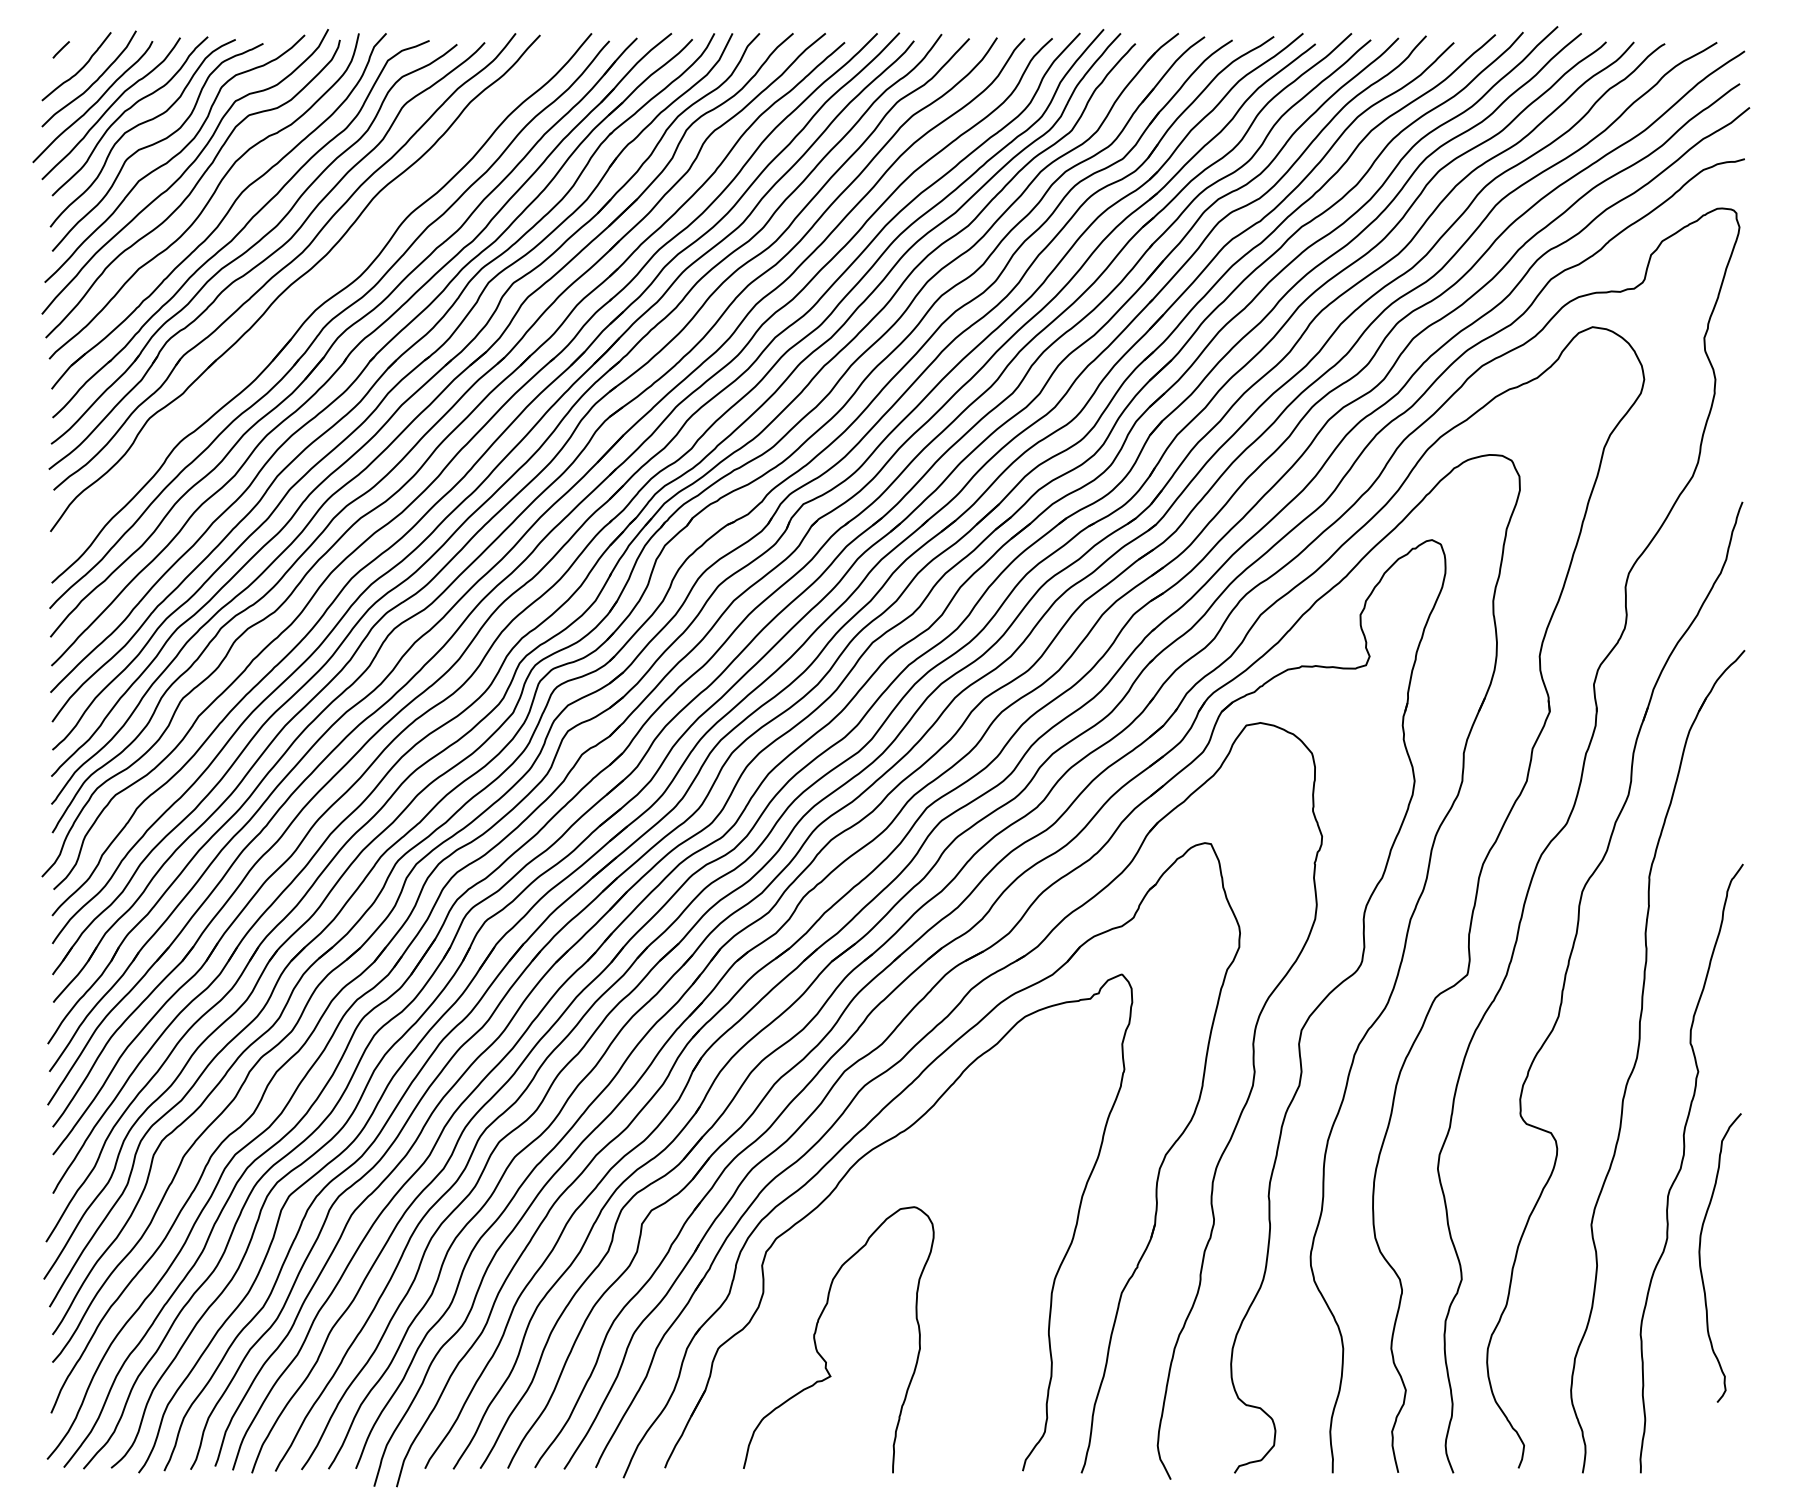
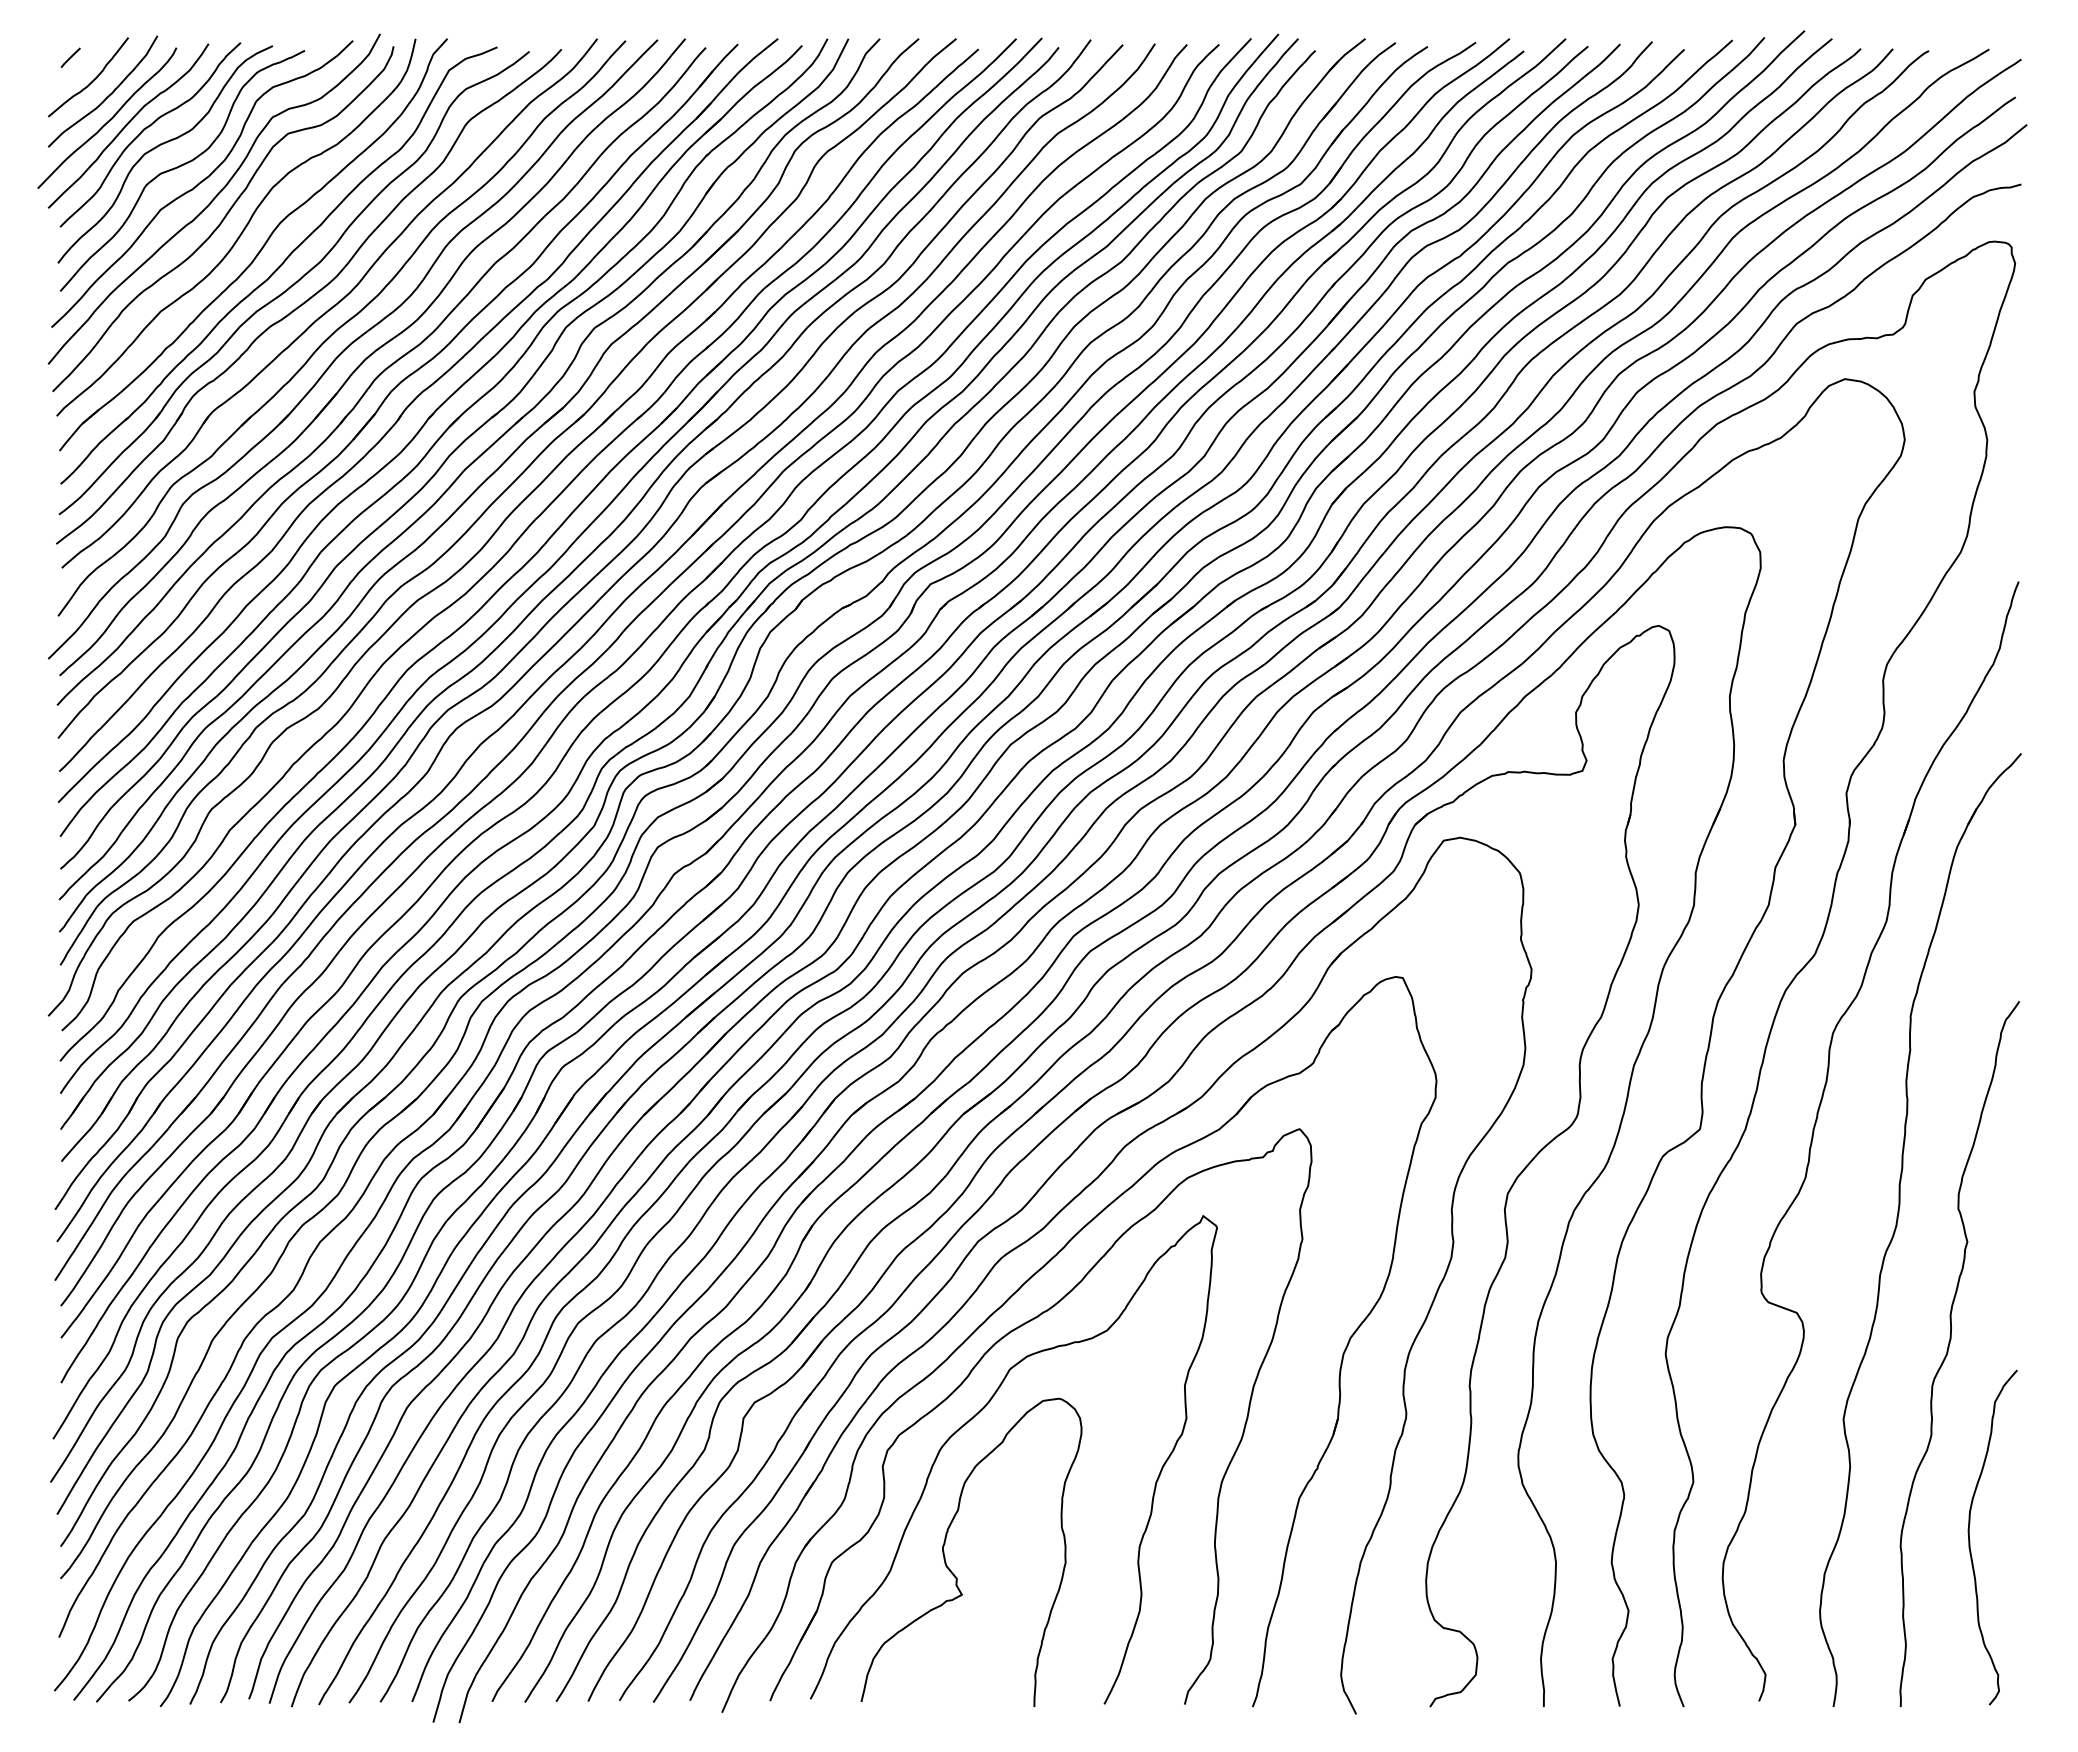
part: (304, 301) -> (352, 349), added
curve: (844, 1220) -> (978, 1414), added
curve: (1700, 1260) -> (1970, 1540), moved

